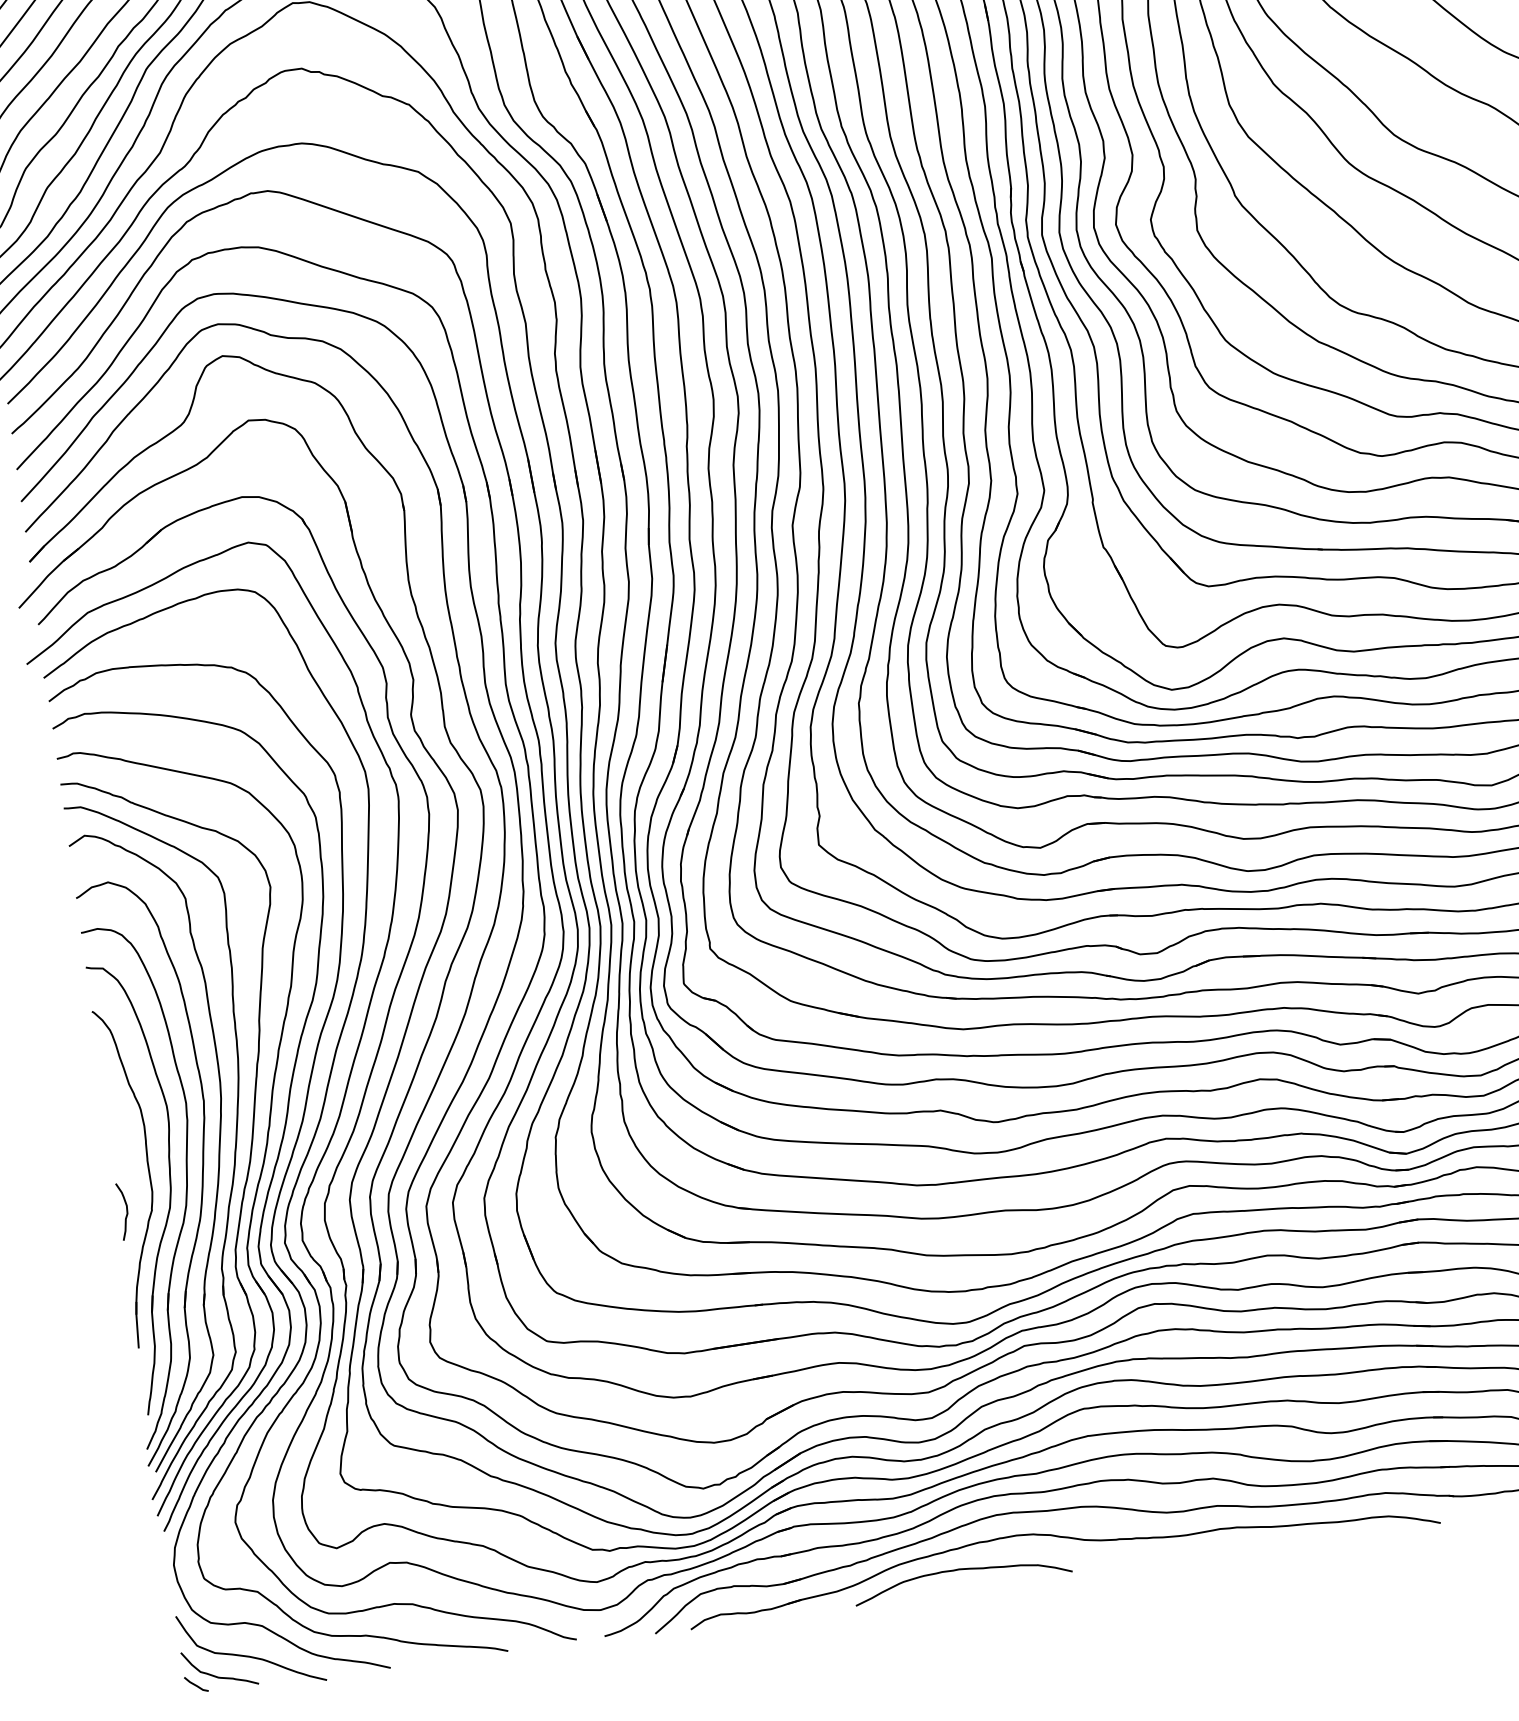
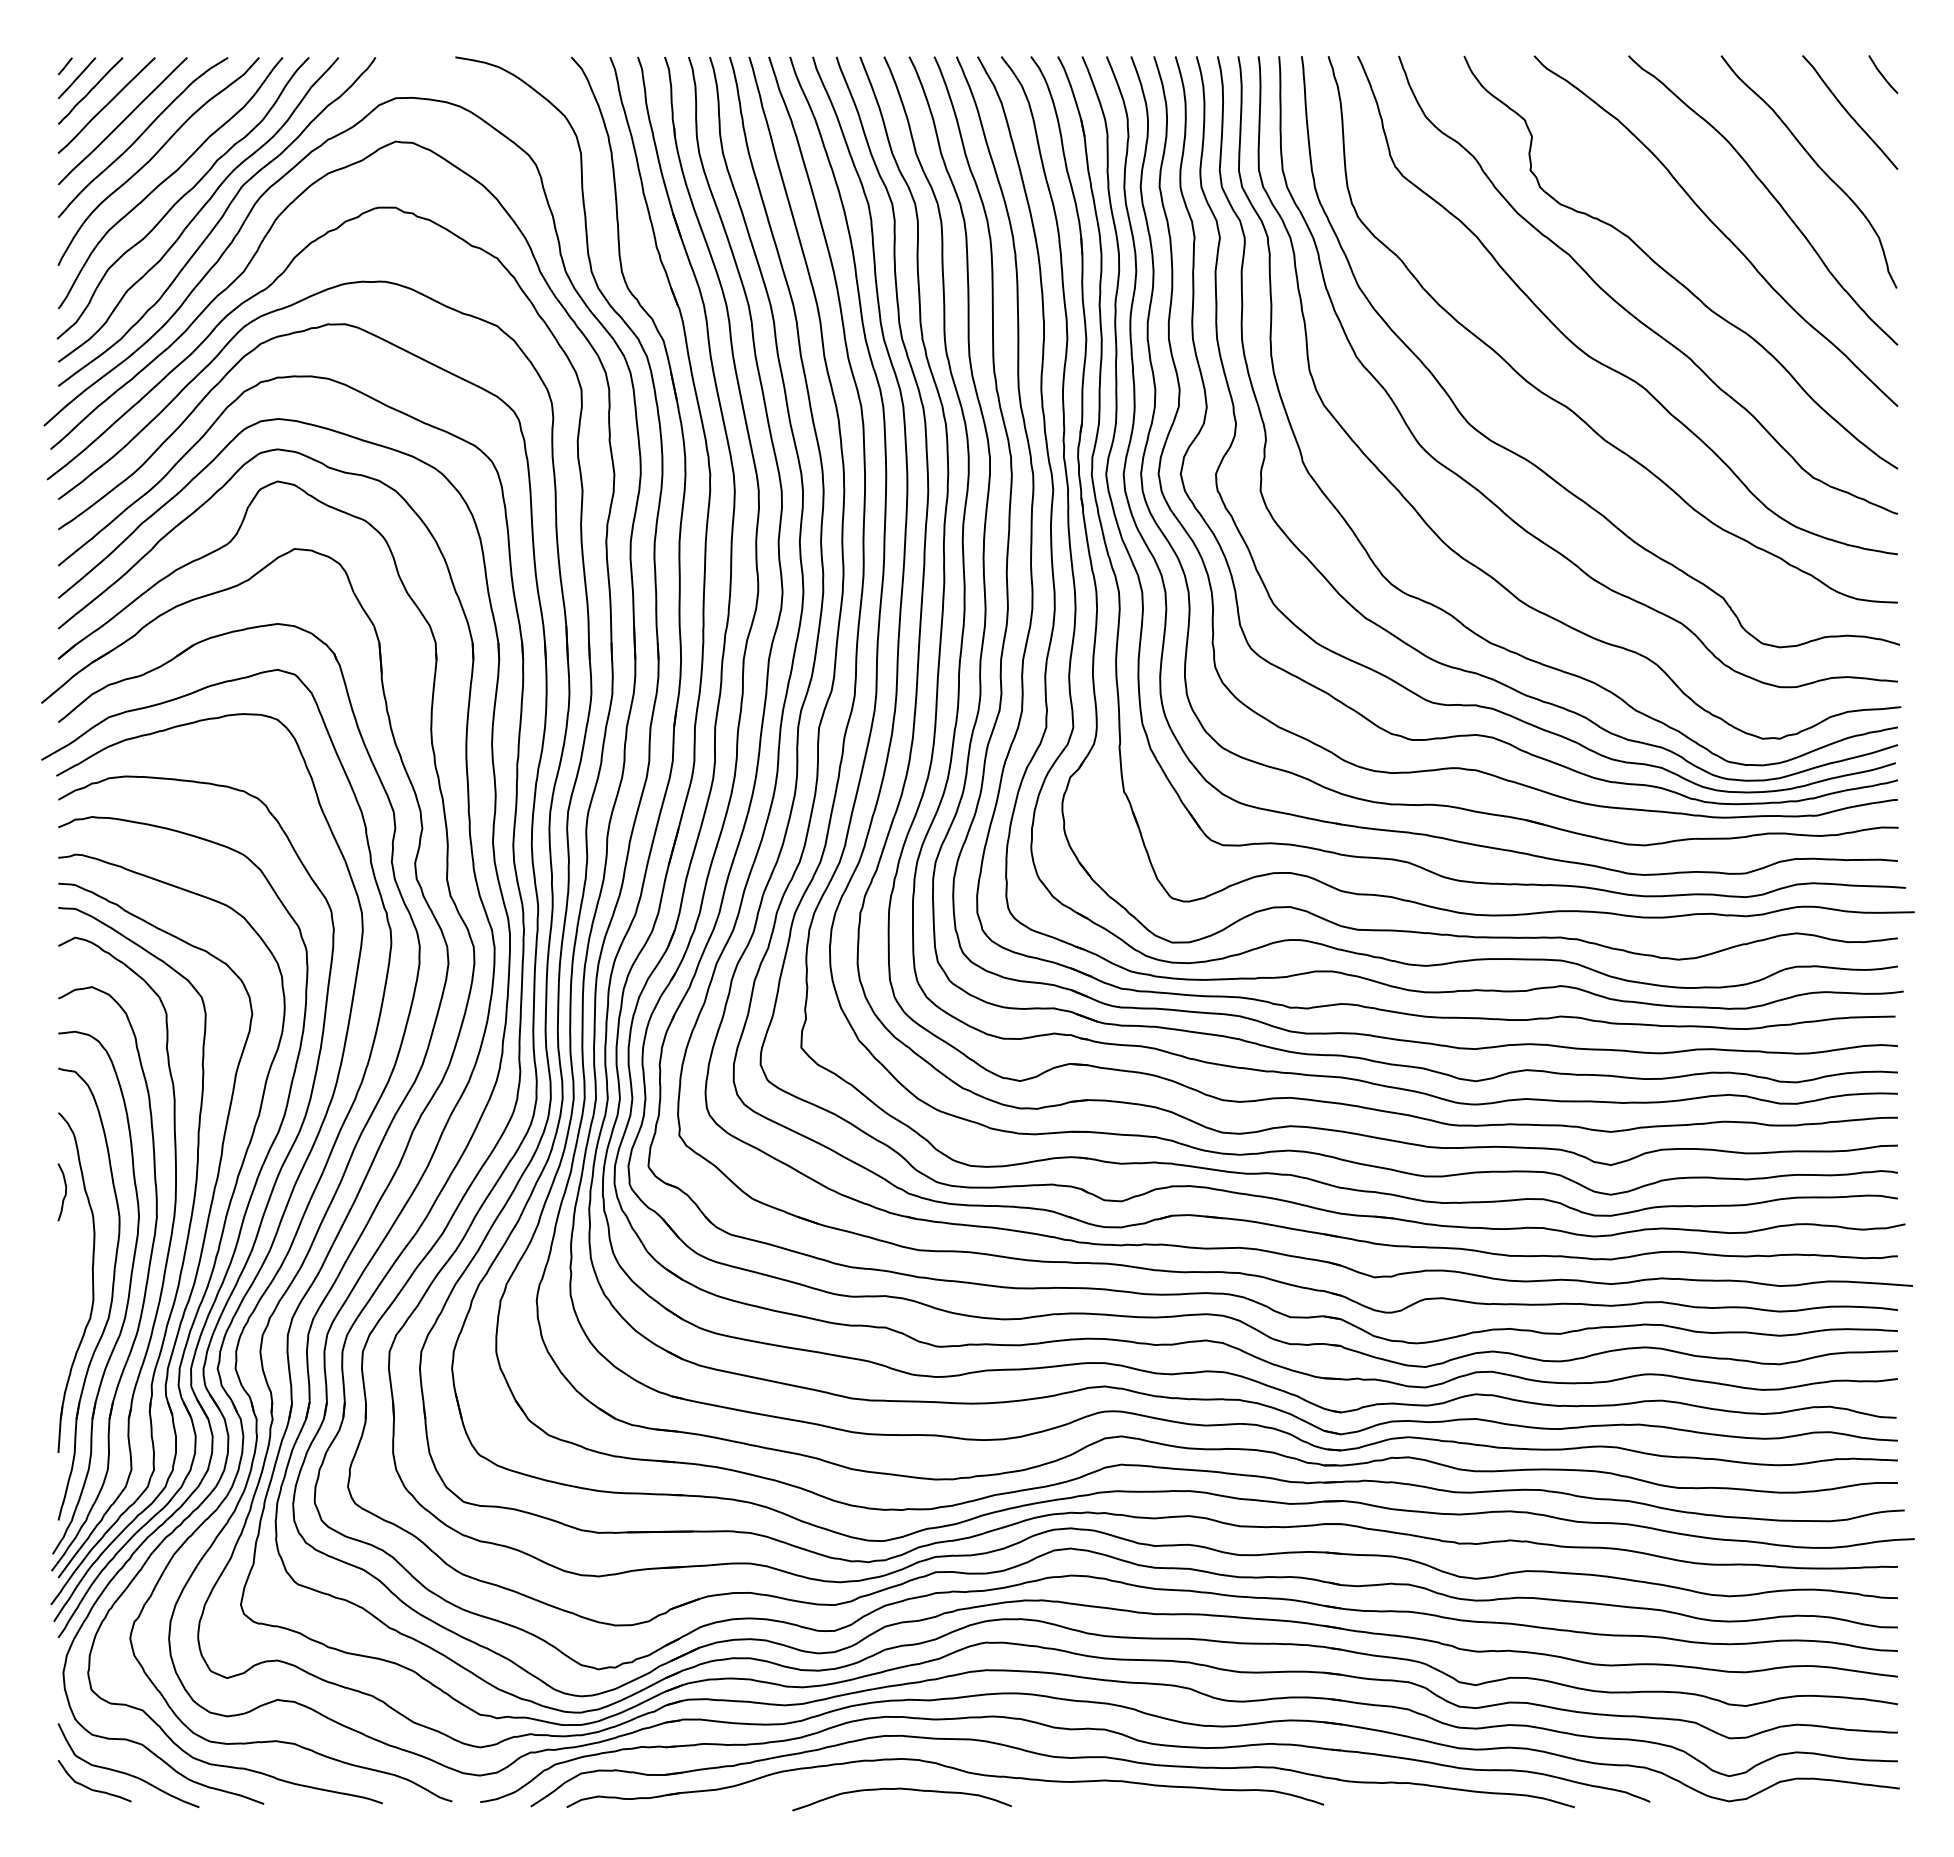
curve: (126, 1213) -> (64, 1194), moved
curve: (961, 1570) -> (901, 1789), moved
line: (195, 1684) -> (68, 1793), removed

